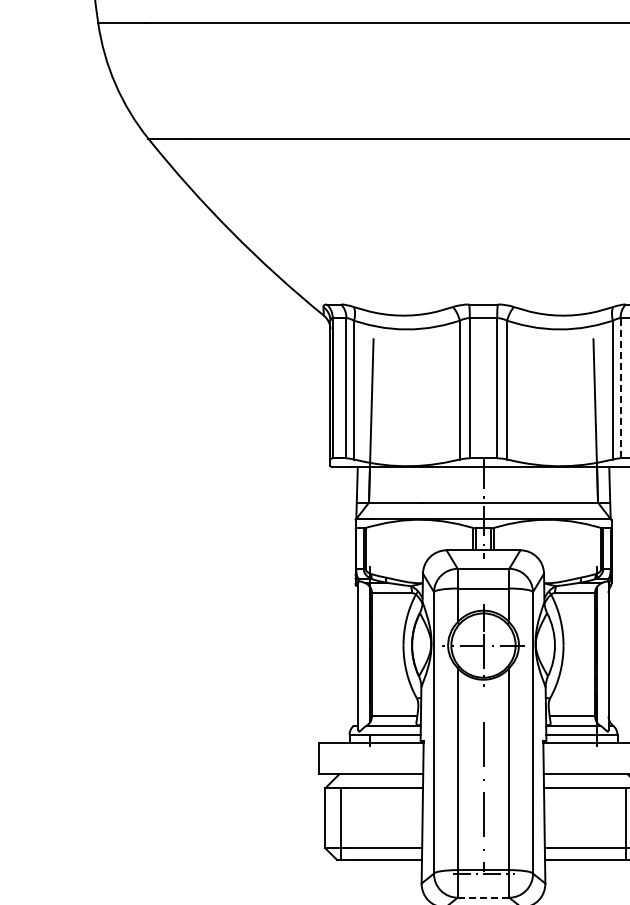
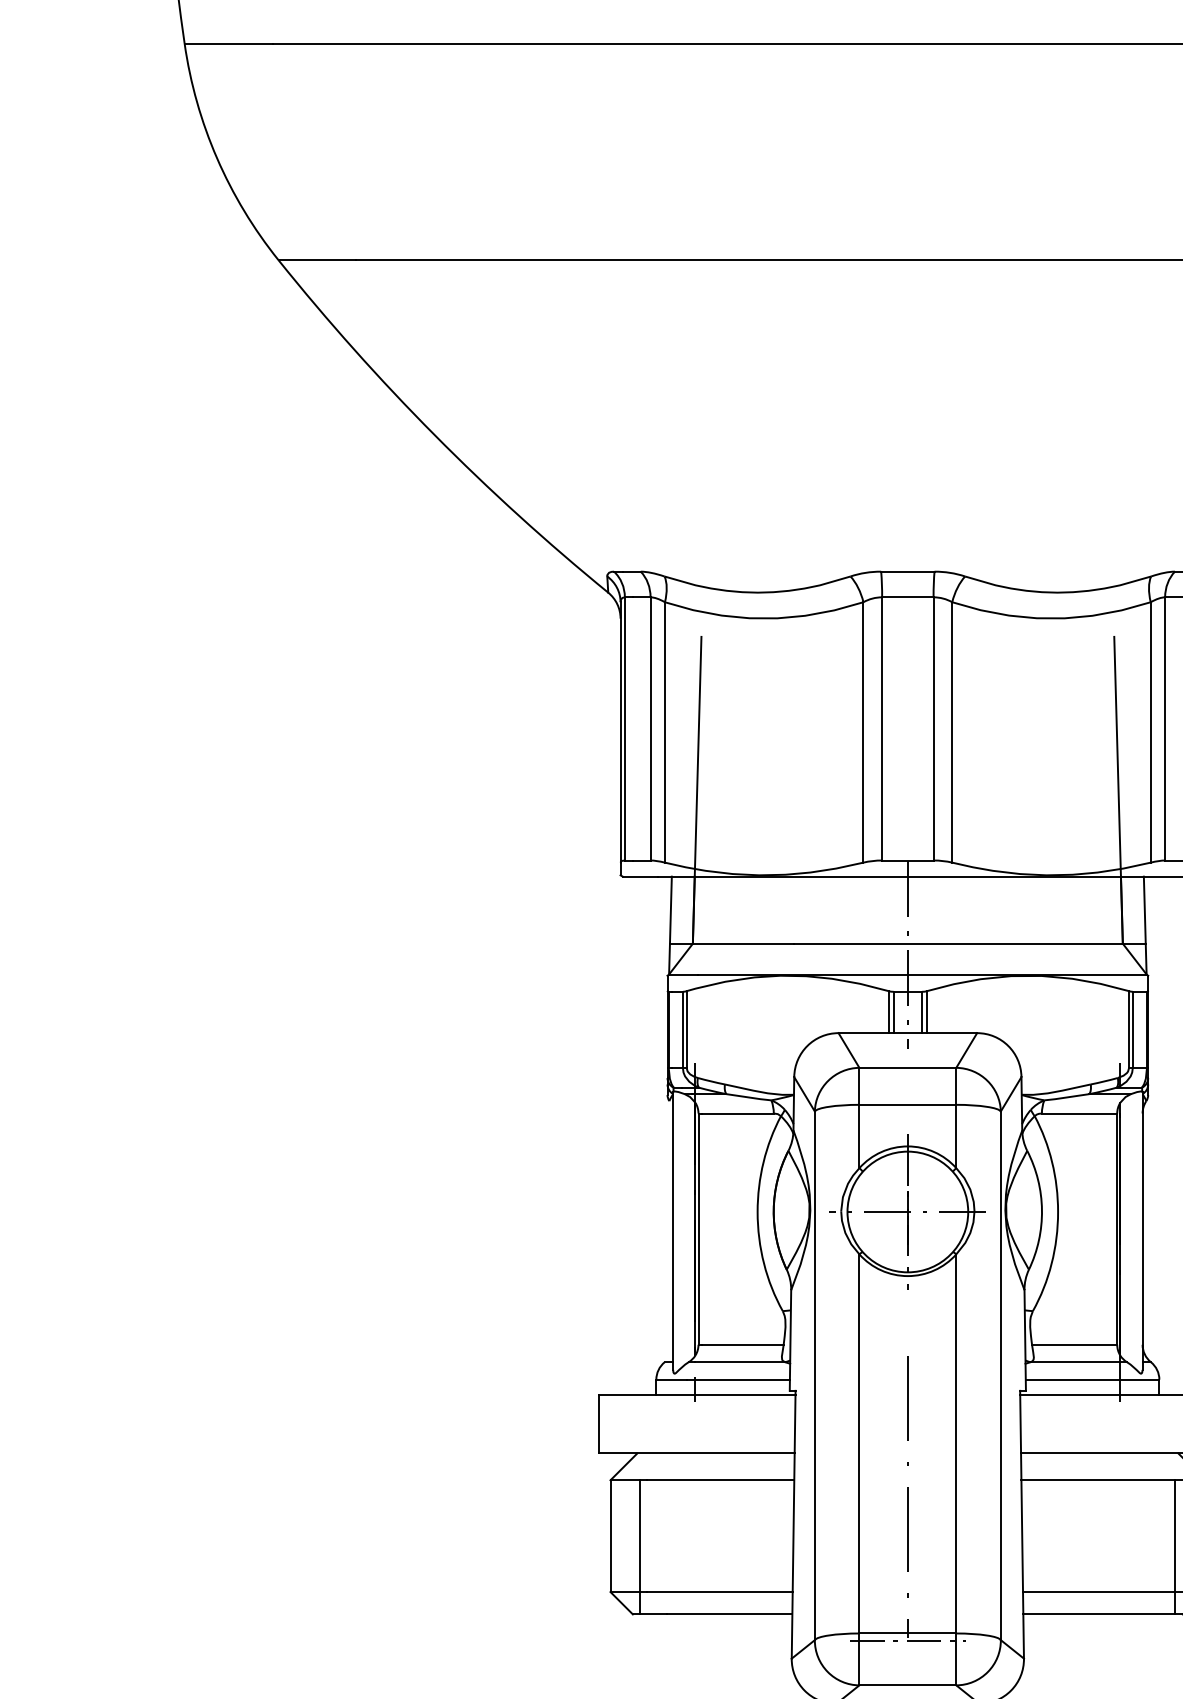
line: (620, 387) -> (1165, 727), dashed -> solid
line: (483, 897) -> (907, 1684), dashed -> solid

